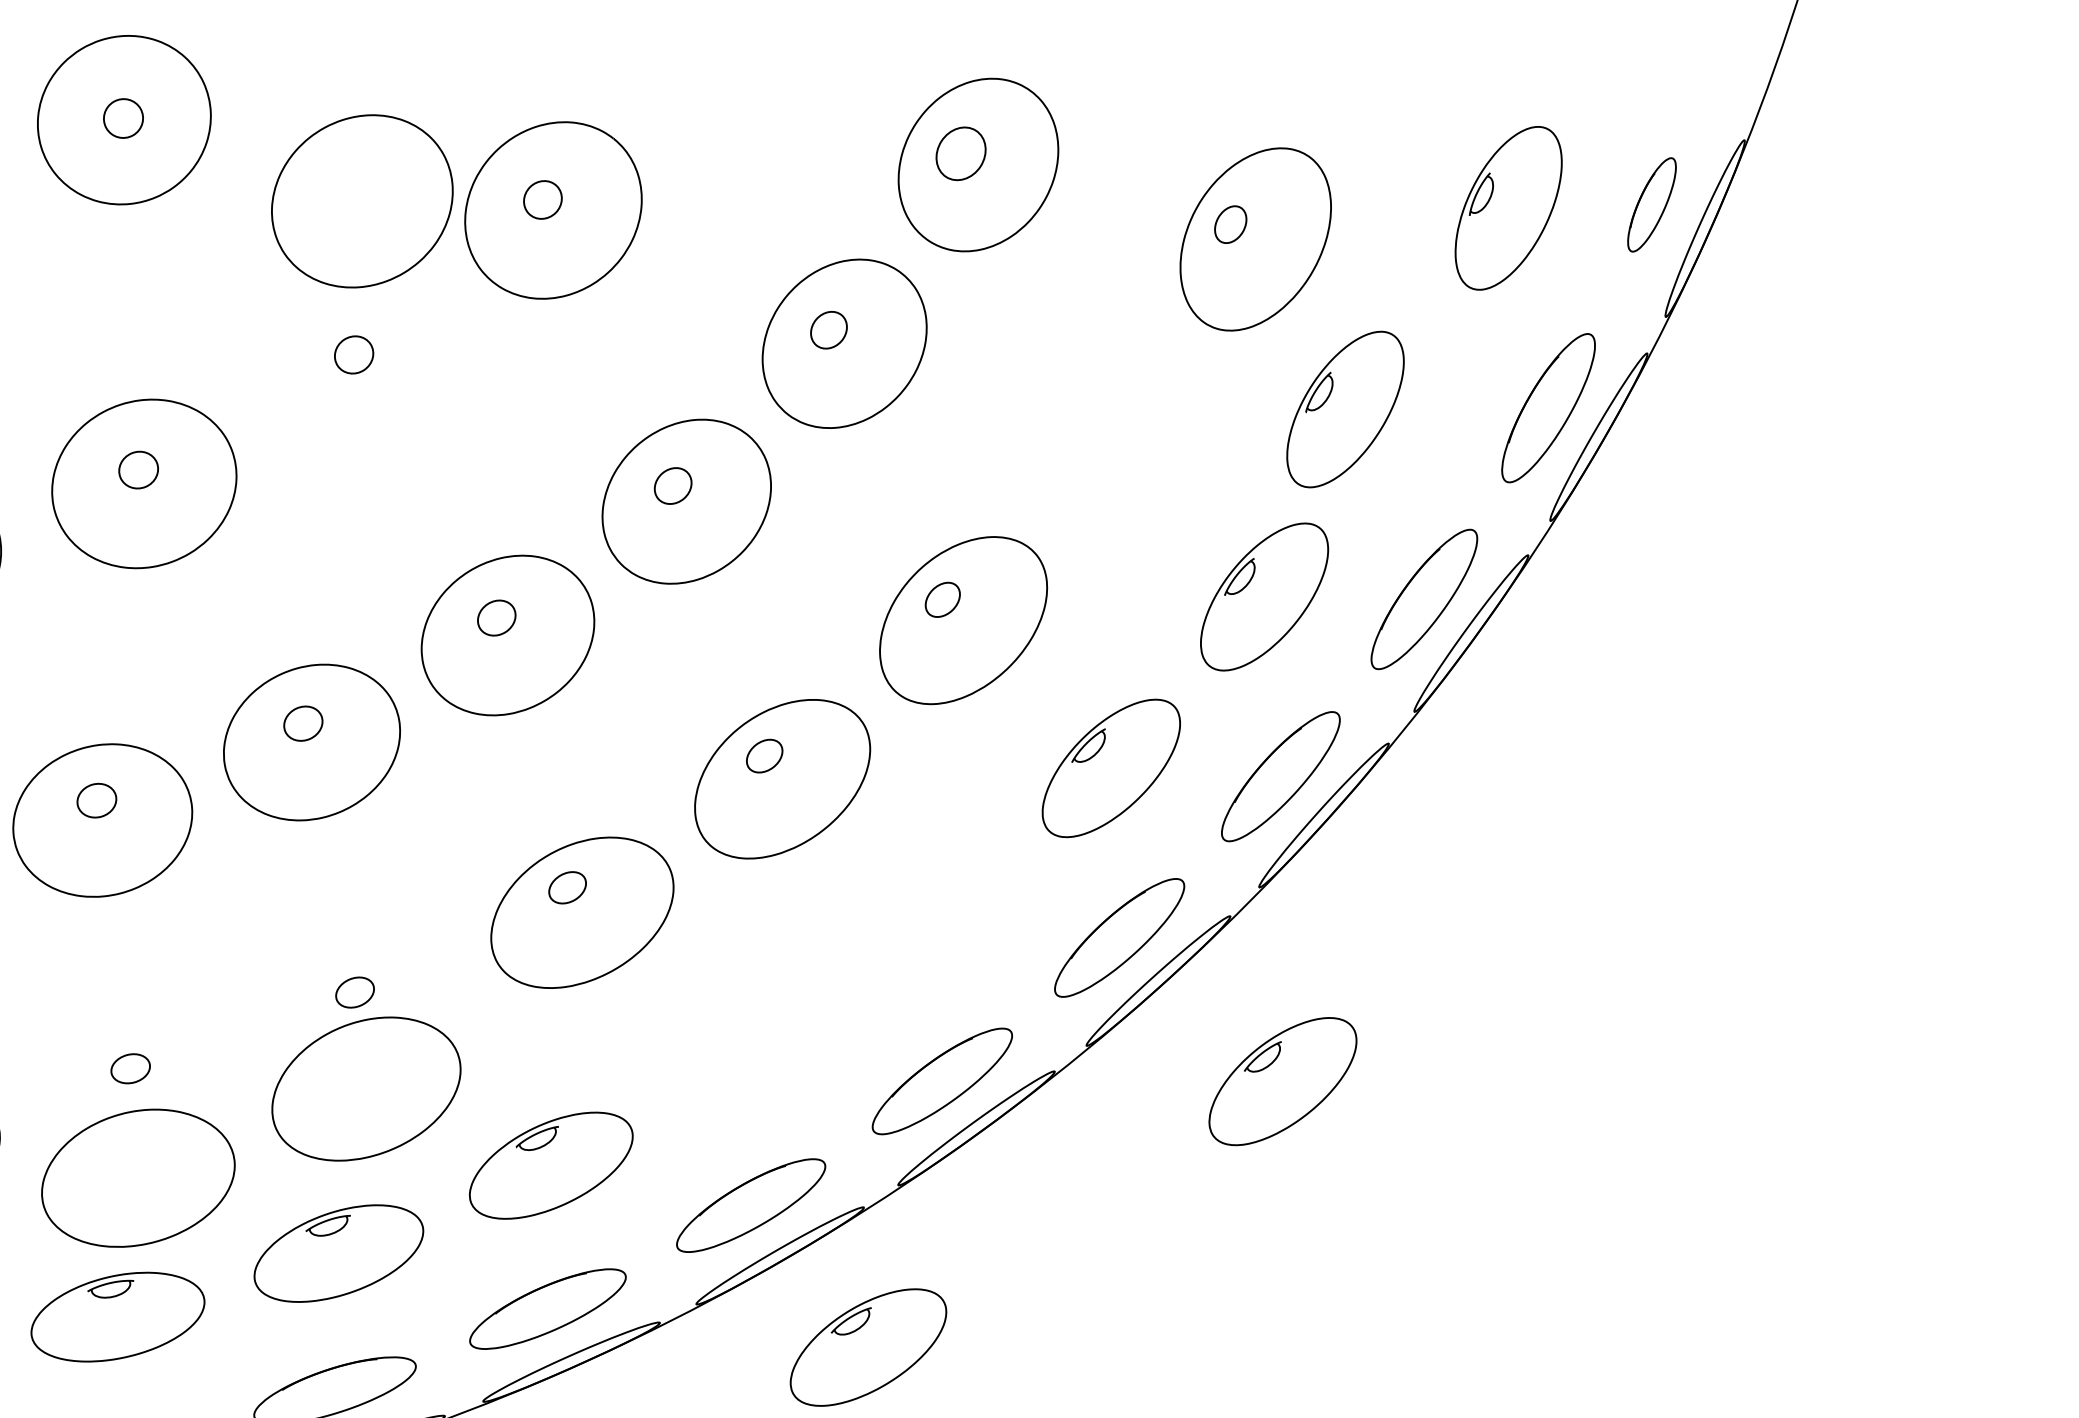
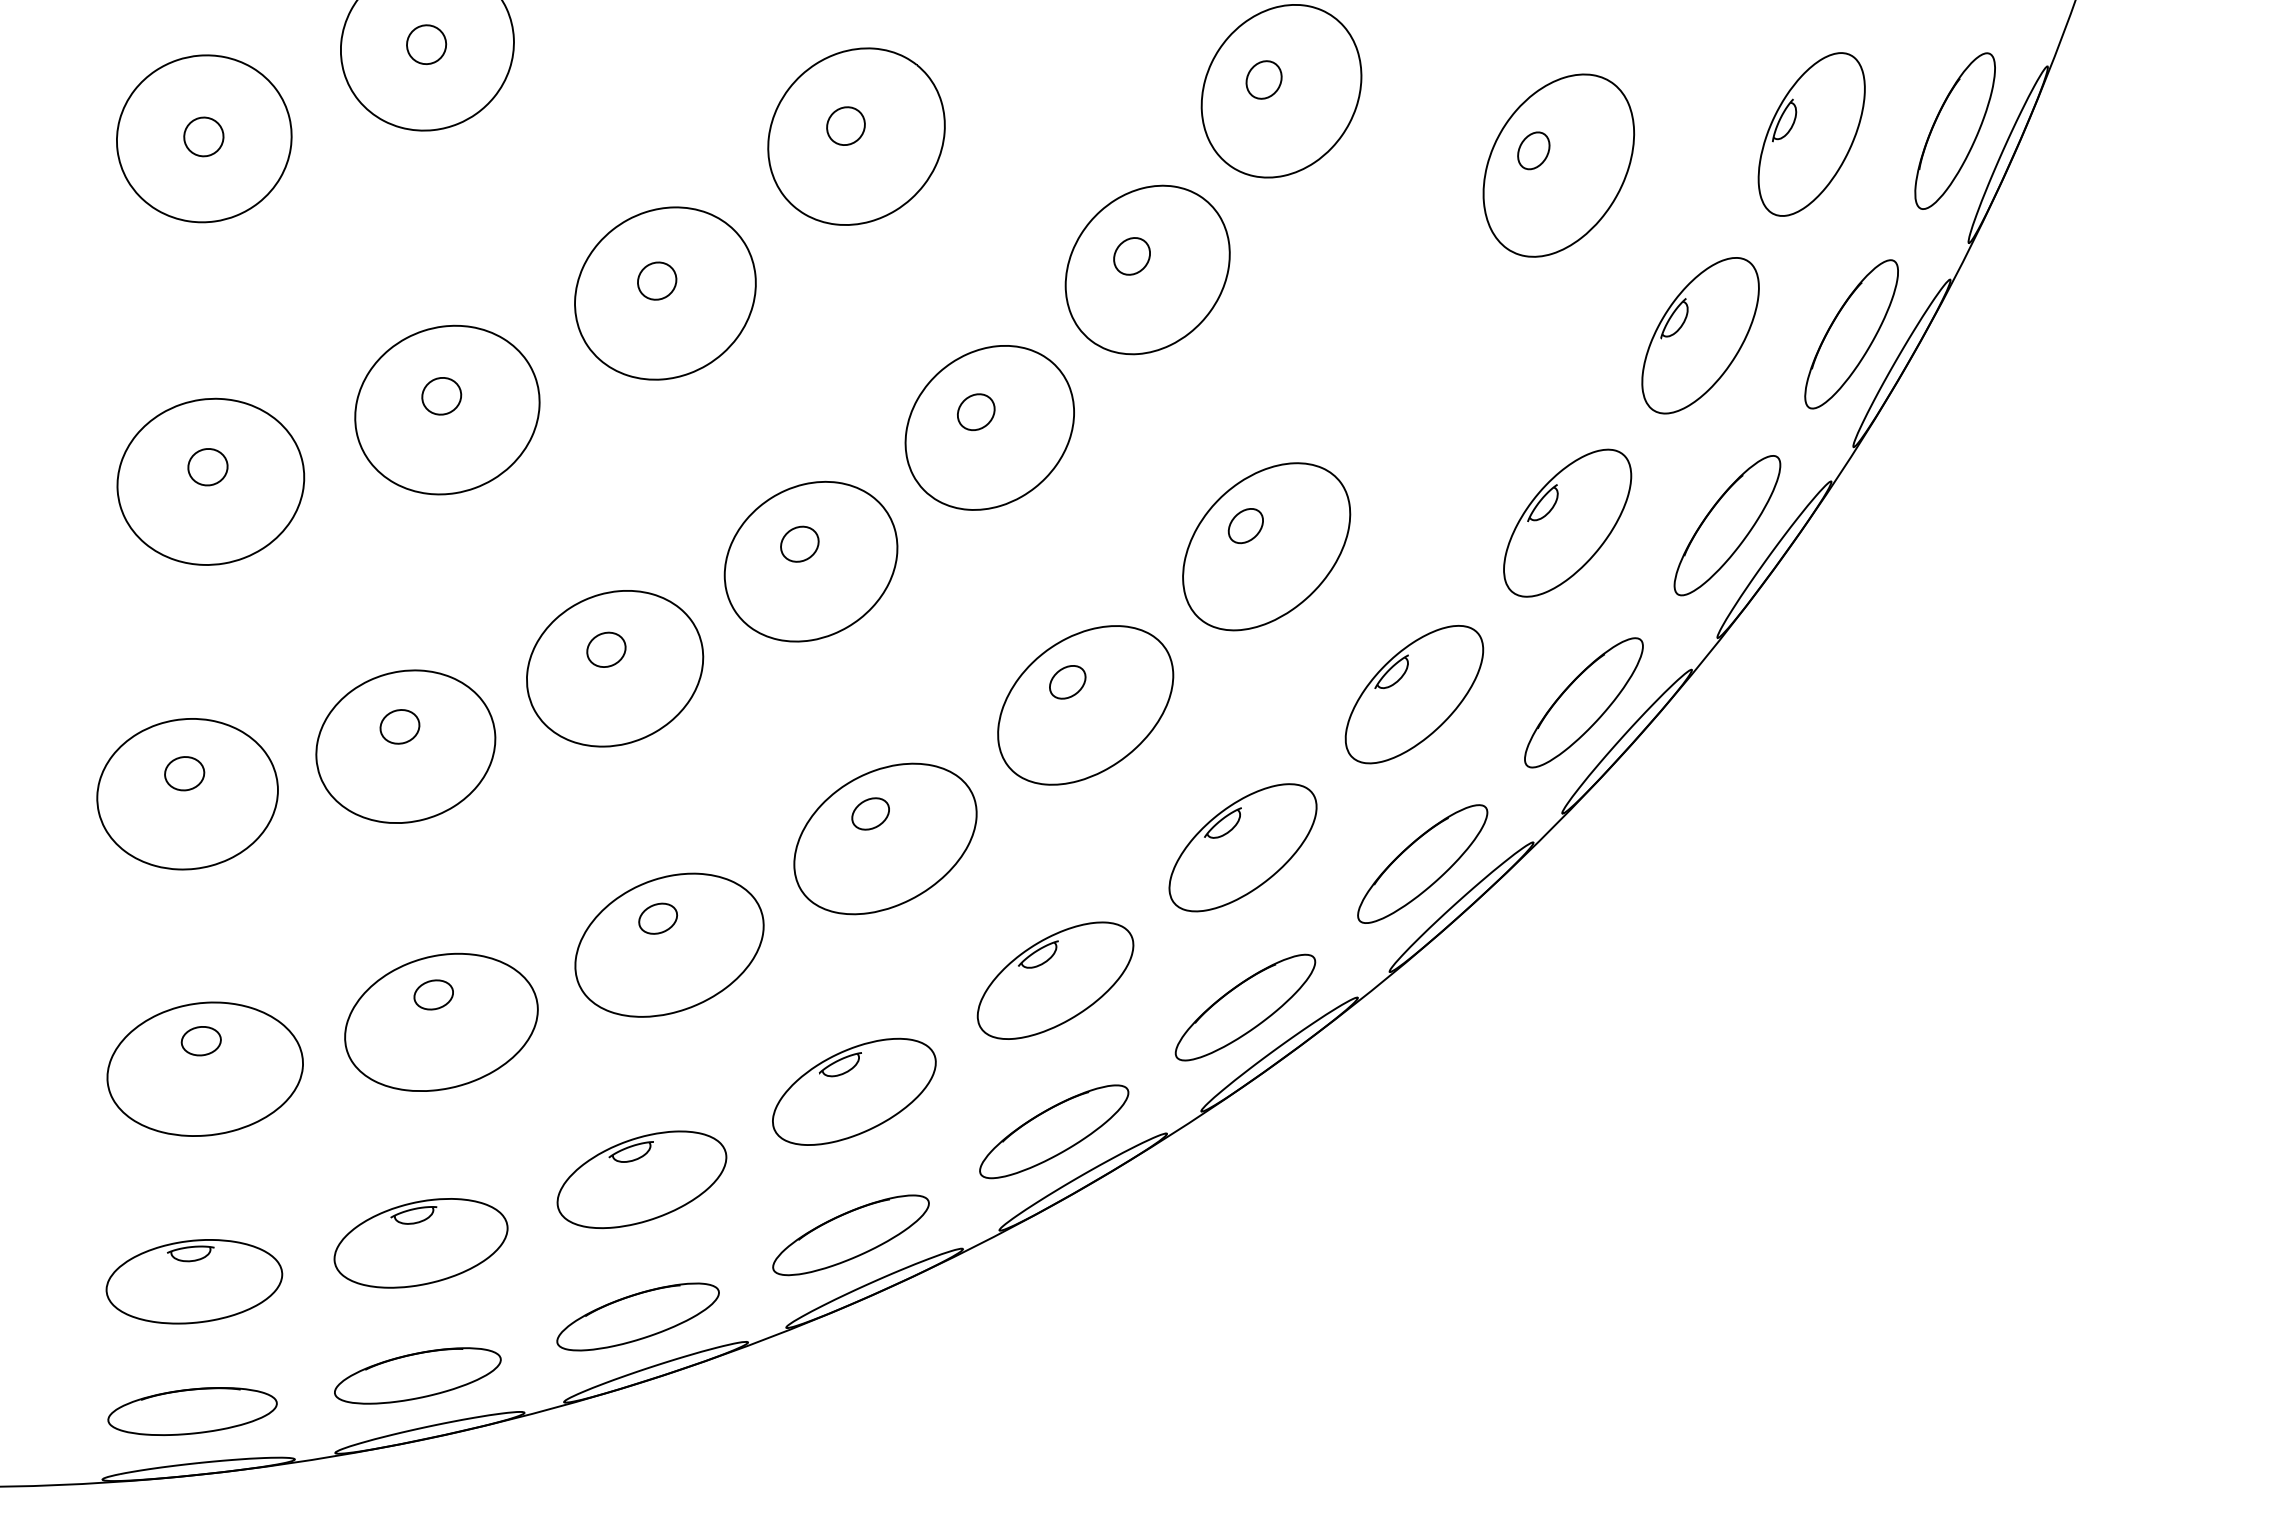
part: (960, 153) -> (1263, 79), size x0.71
part: (362, 201) -> (665, 293), moved
part: (1651, 204) -> (1954, 130), size x1.67
part: (1345, 409) -> (1700, 335), moved
part: (1282, 1081) -> (1242, 847), moved
part: (366, 1088) -> (669, 944), moved
part: (138, 1177) -> (441, 1021), moved
part: (868, 1347) -> (1055, 980), moved

